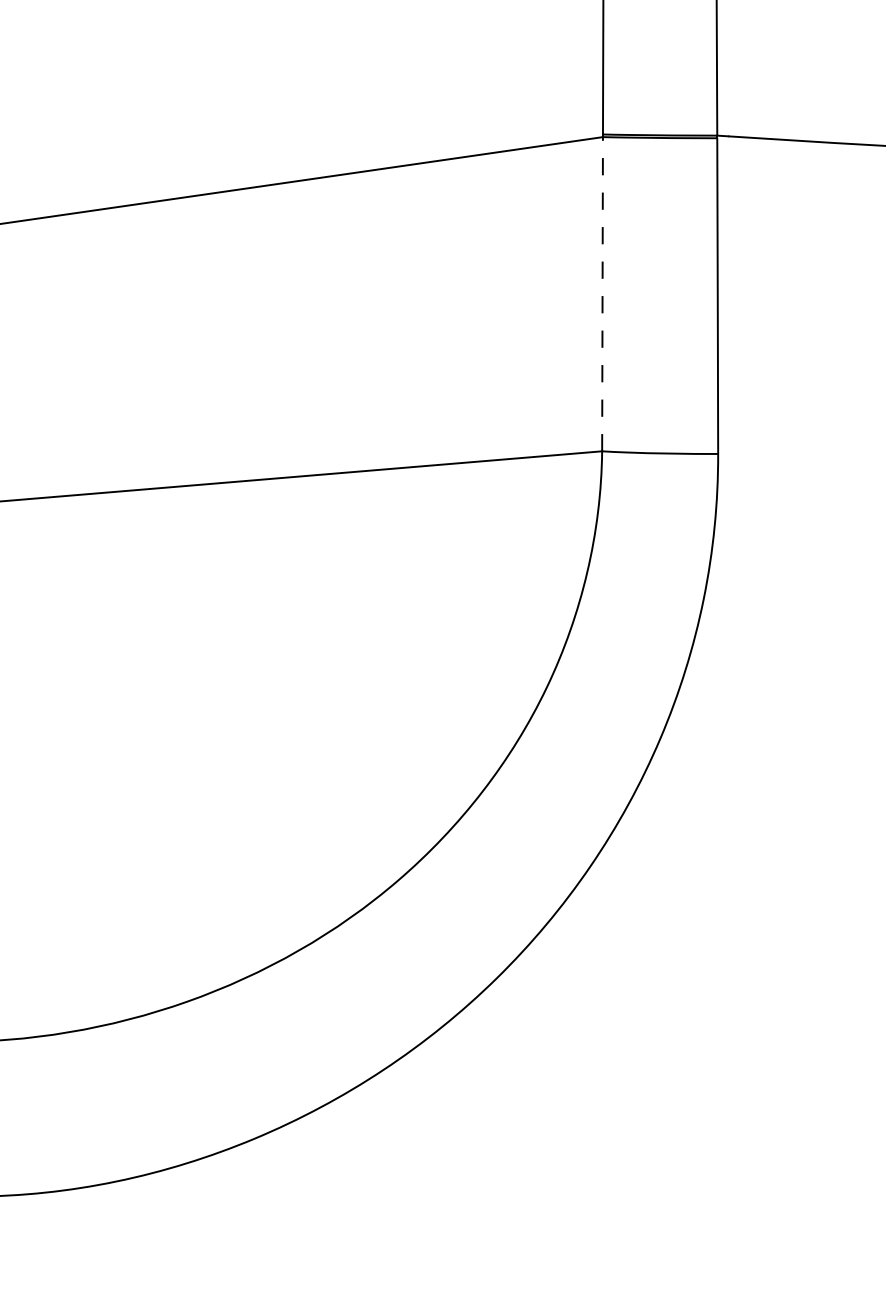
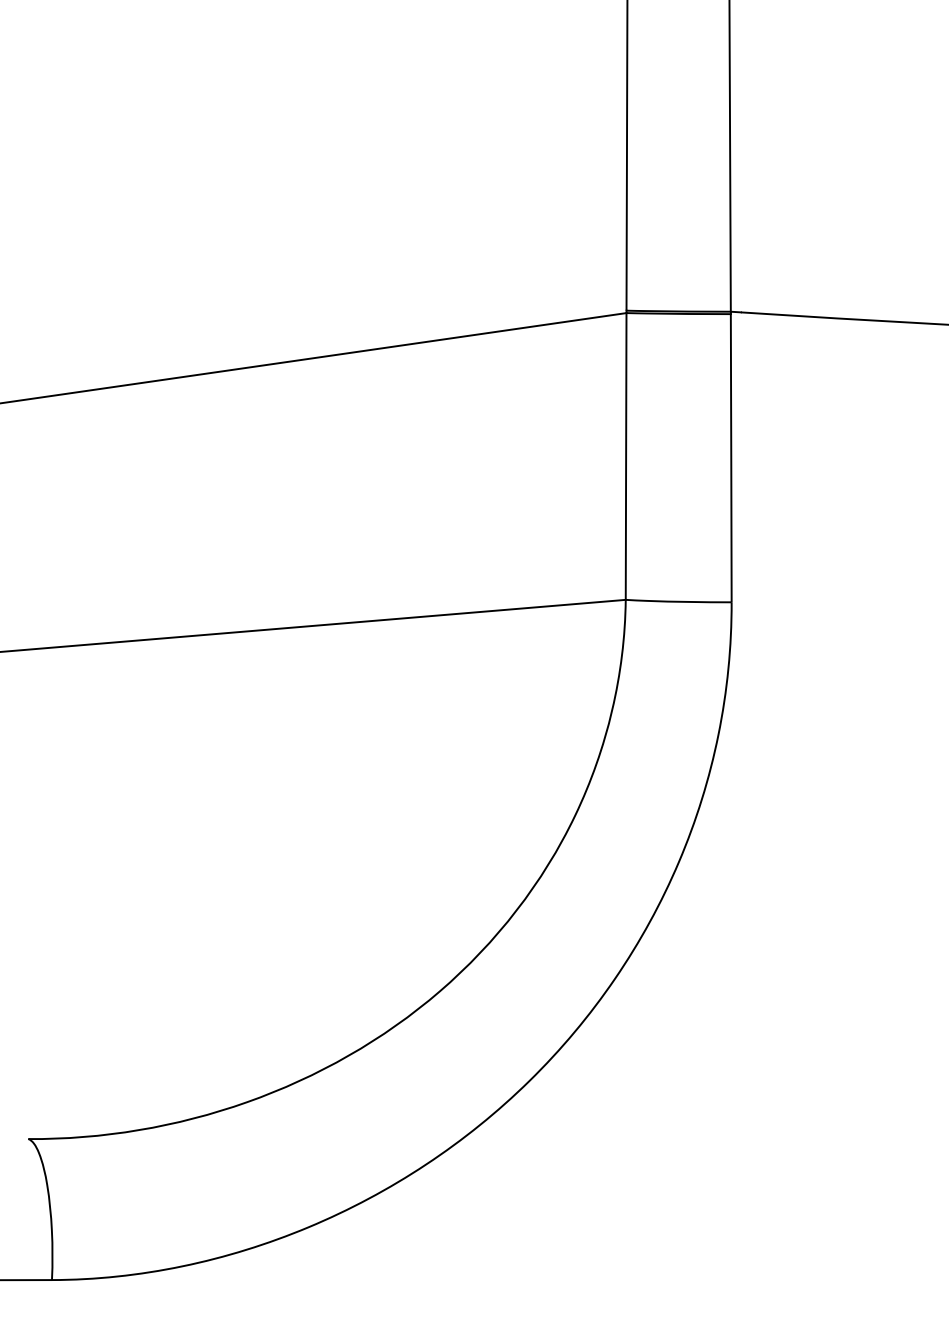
line: (602, 293) -> (626, 455), dashed -> solid

